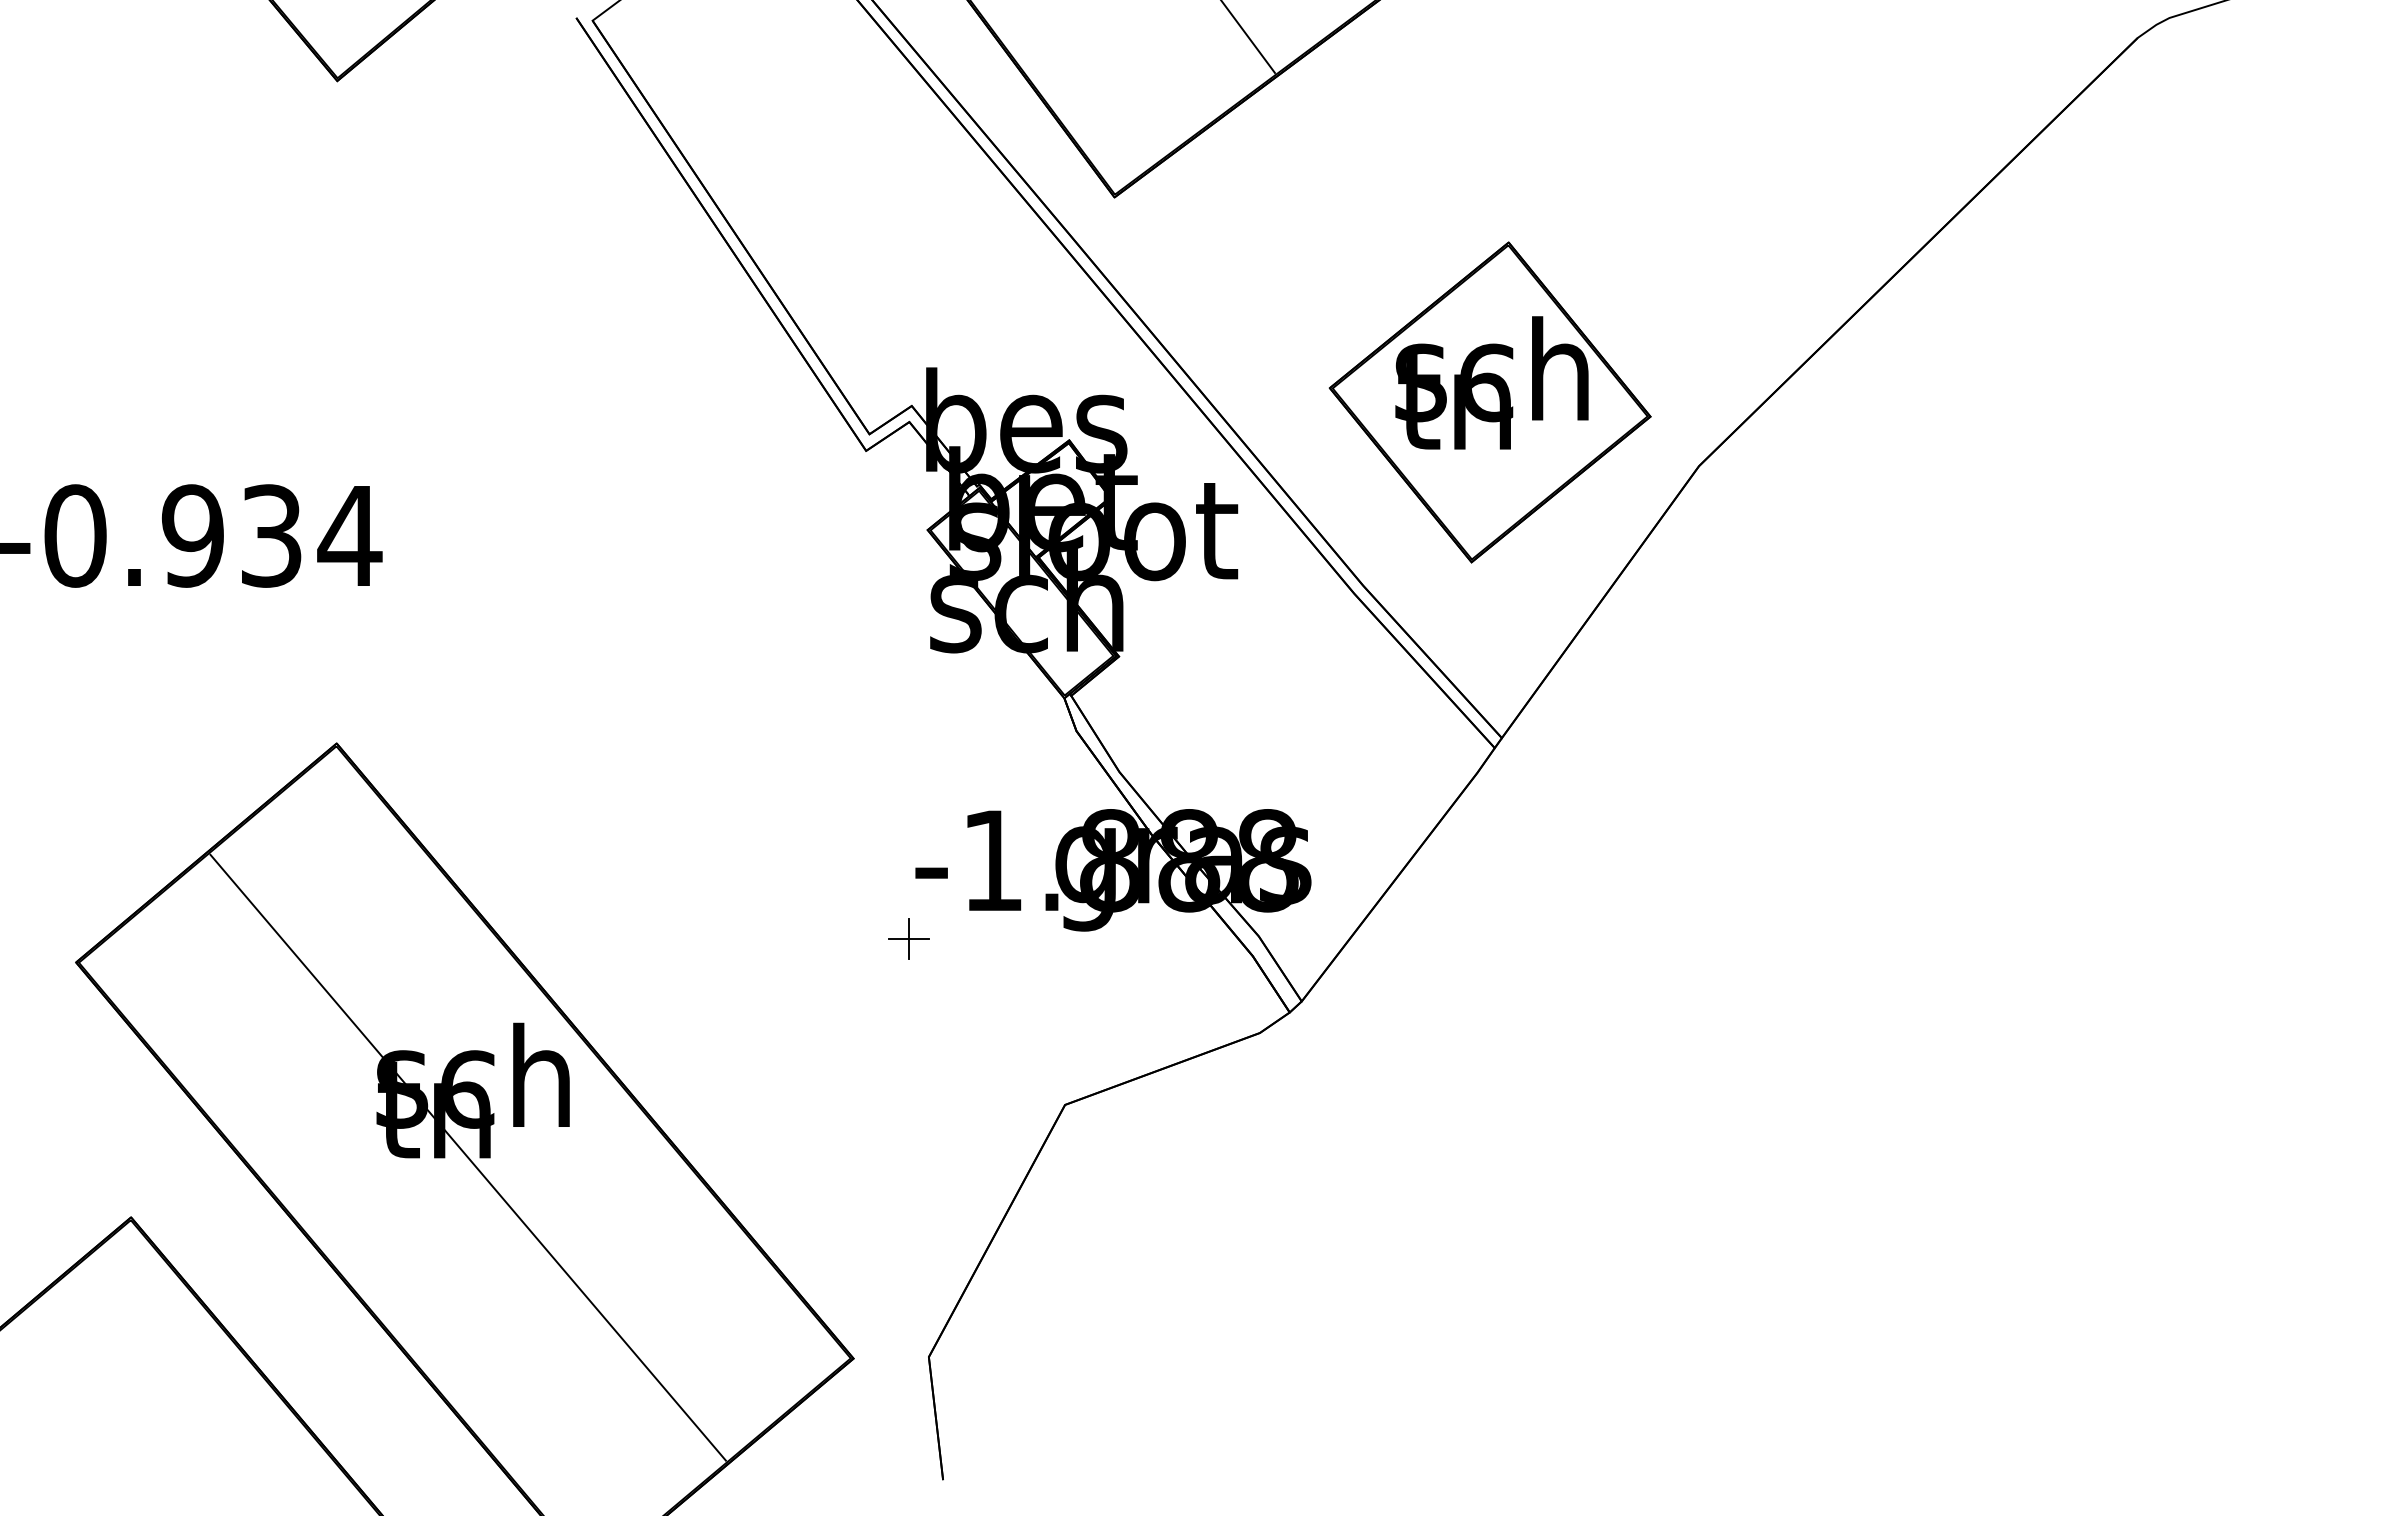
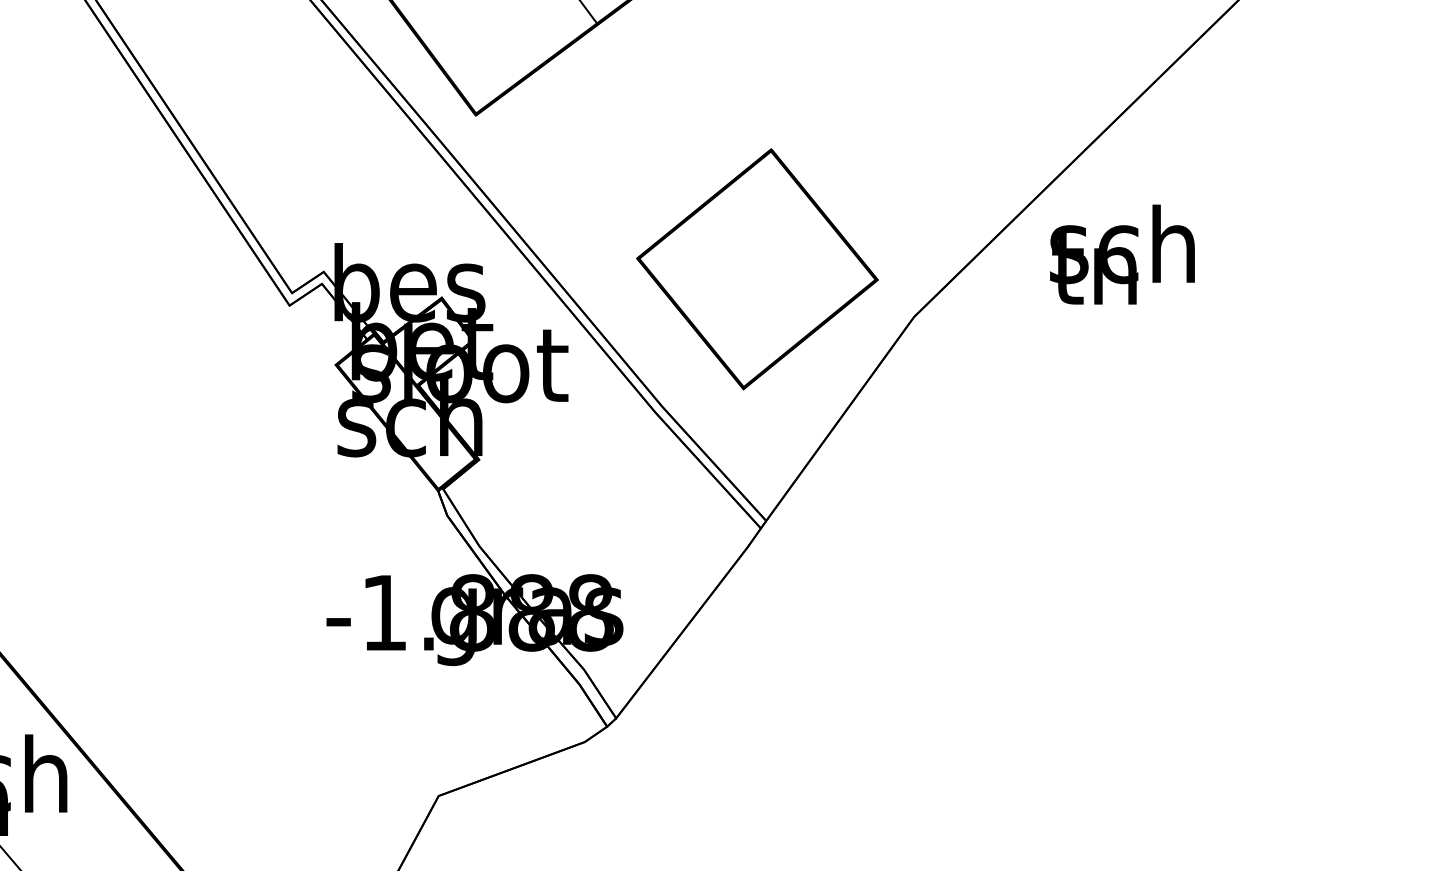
text: (1491, 382) -> (1122, 254), moved
part: (908, 938) -> (321, 671), removed

